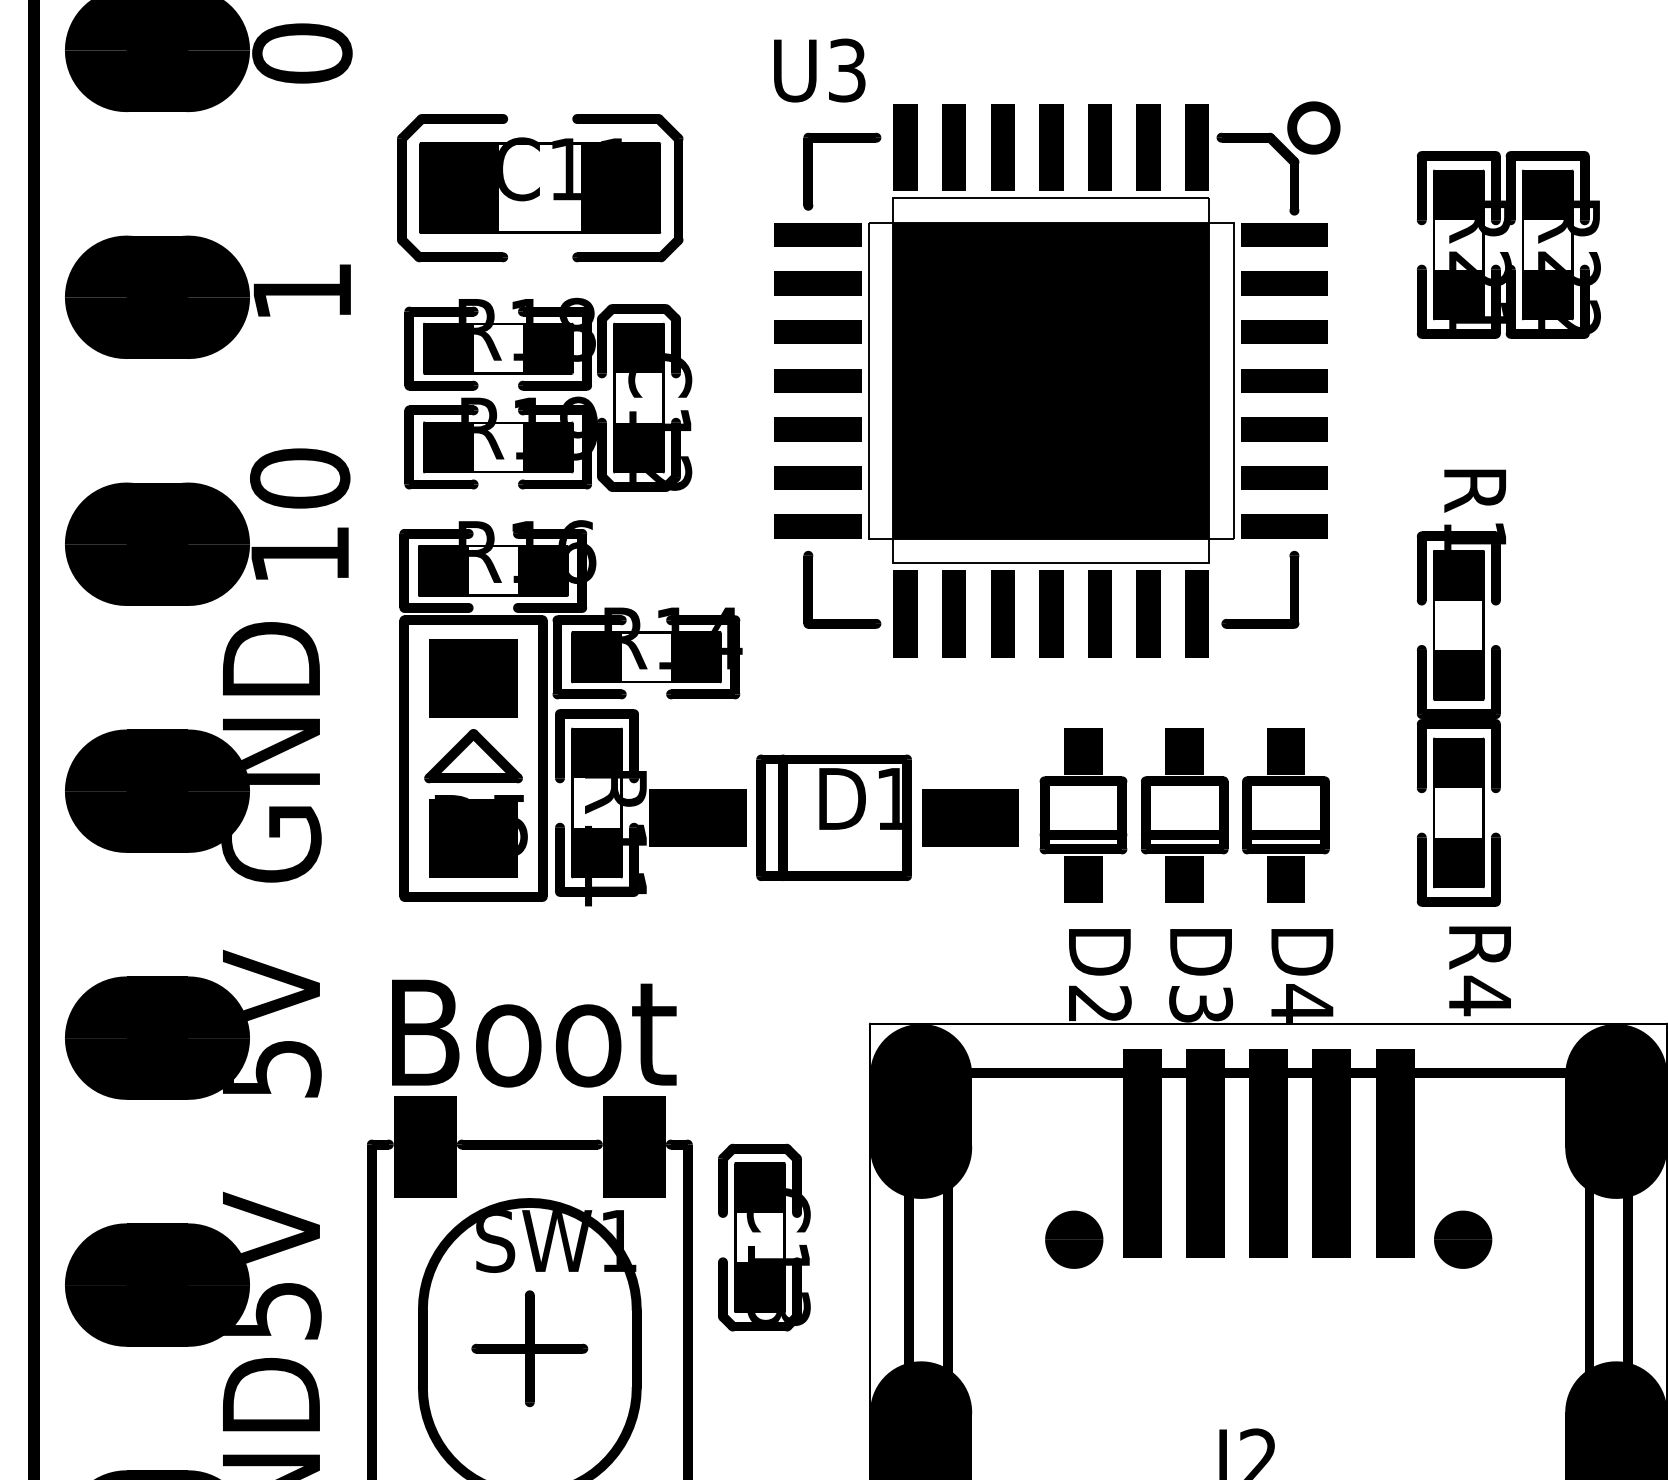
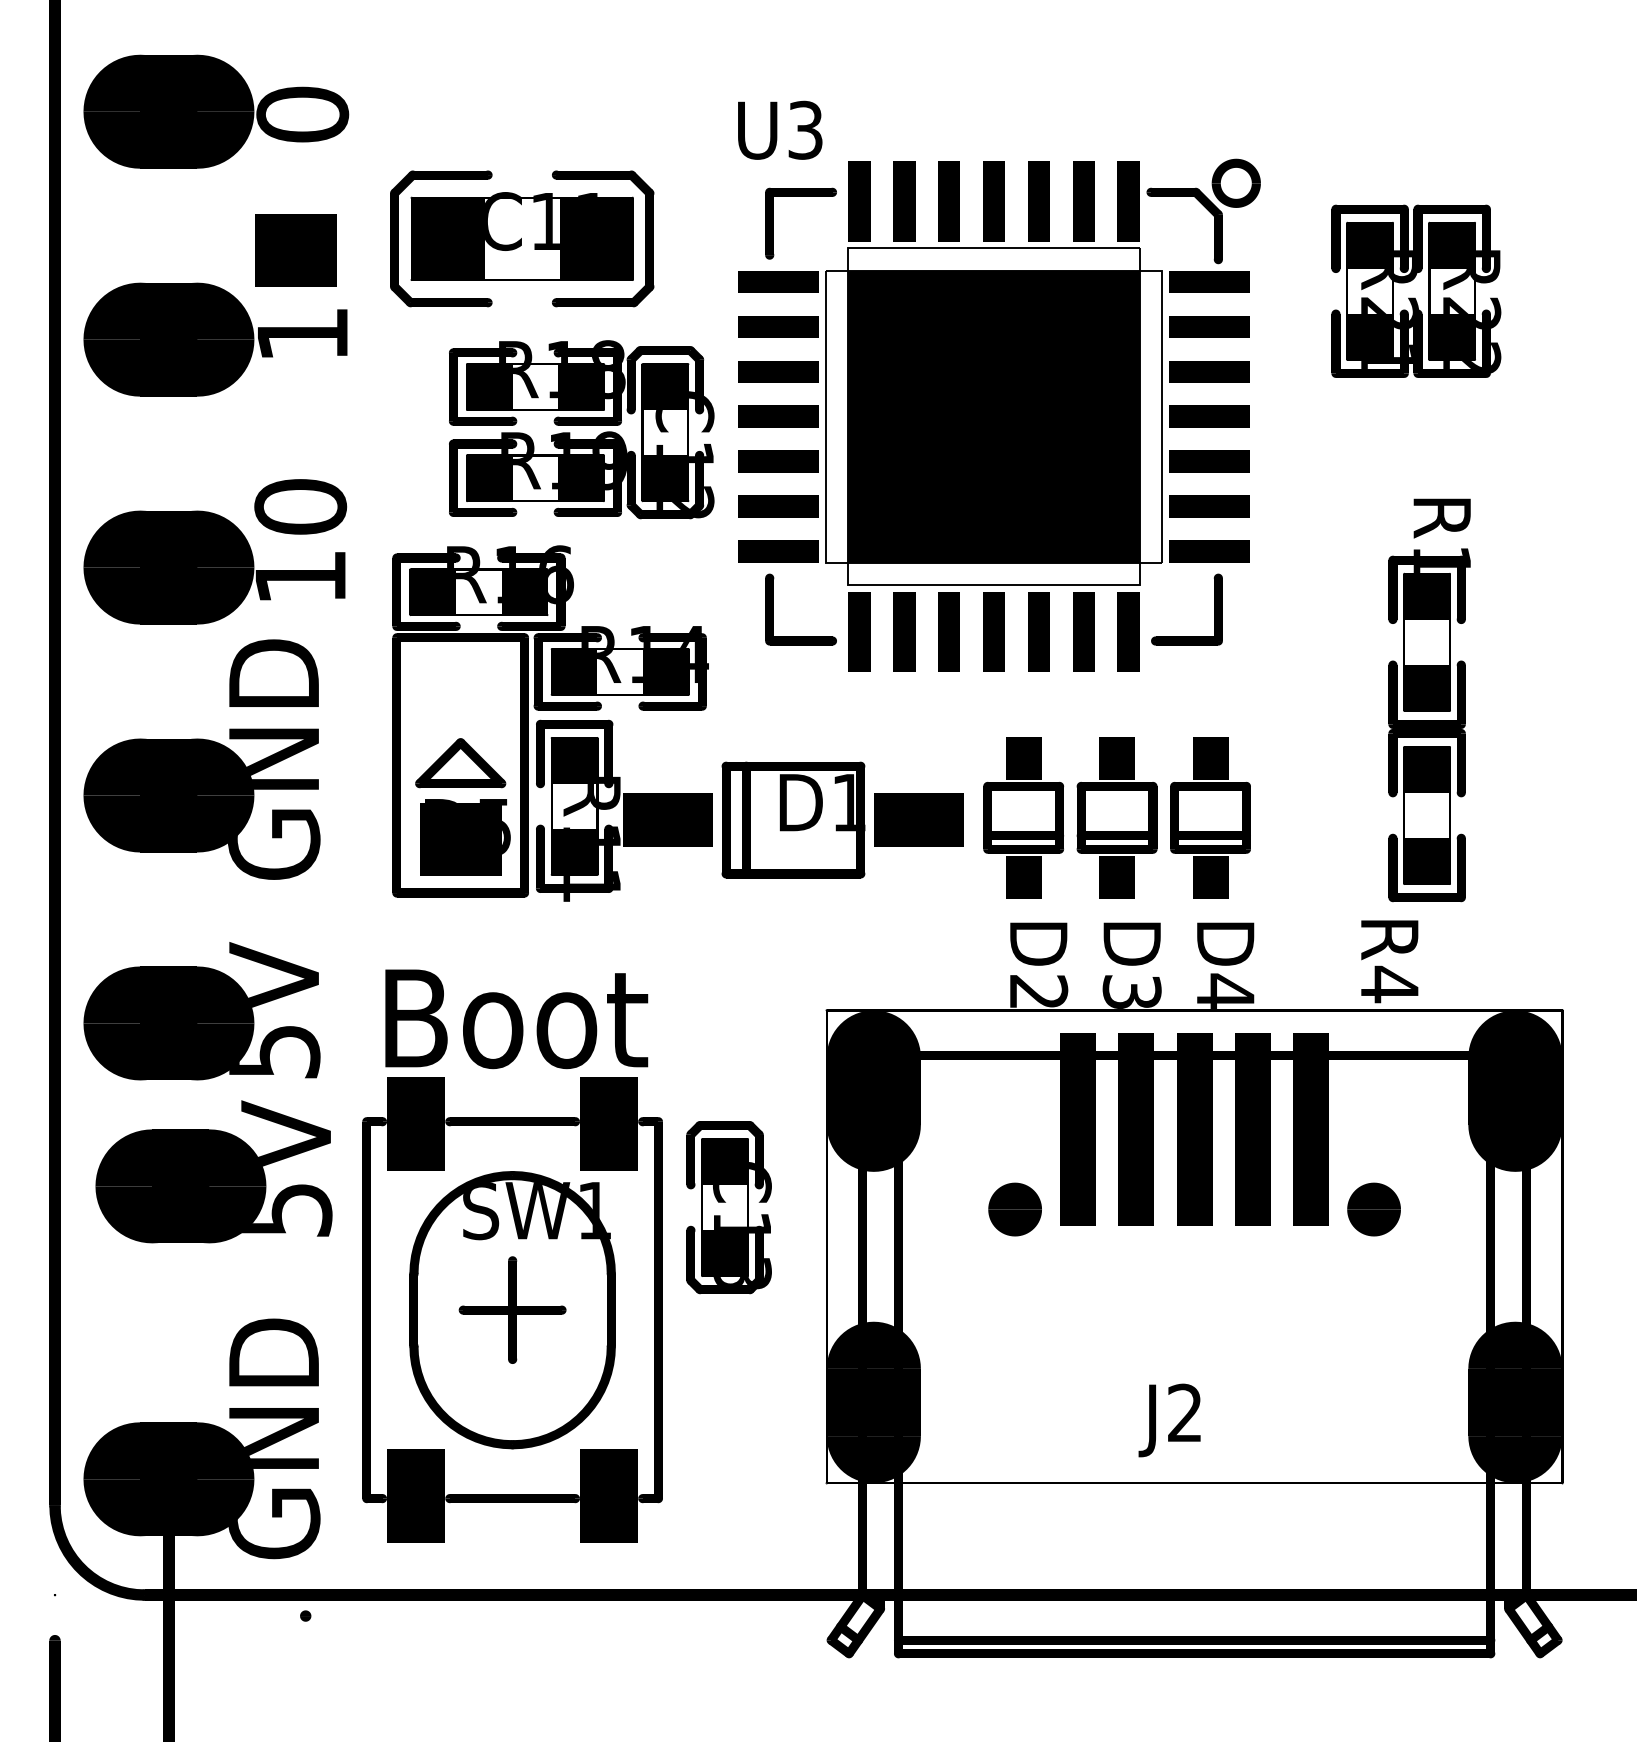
text: (548, 394) -> (581, 429), moved
part: (473, 678) -> (295, 250), moved
text: (1461, 688) -> (1429, 700), moved
text: (192, 1268) -> (213, 1171), moved

